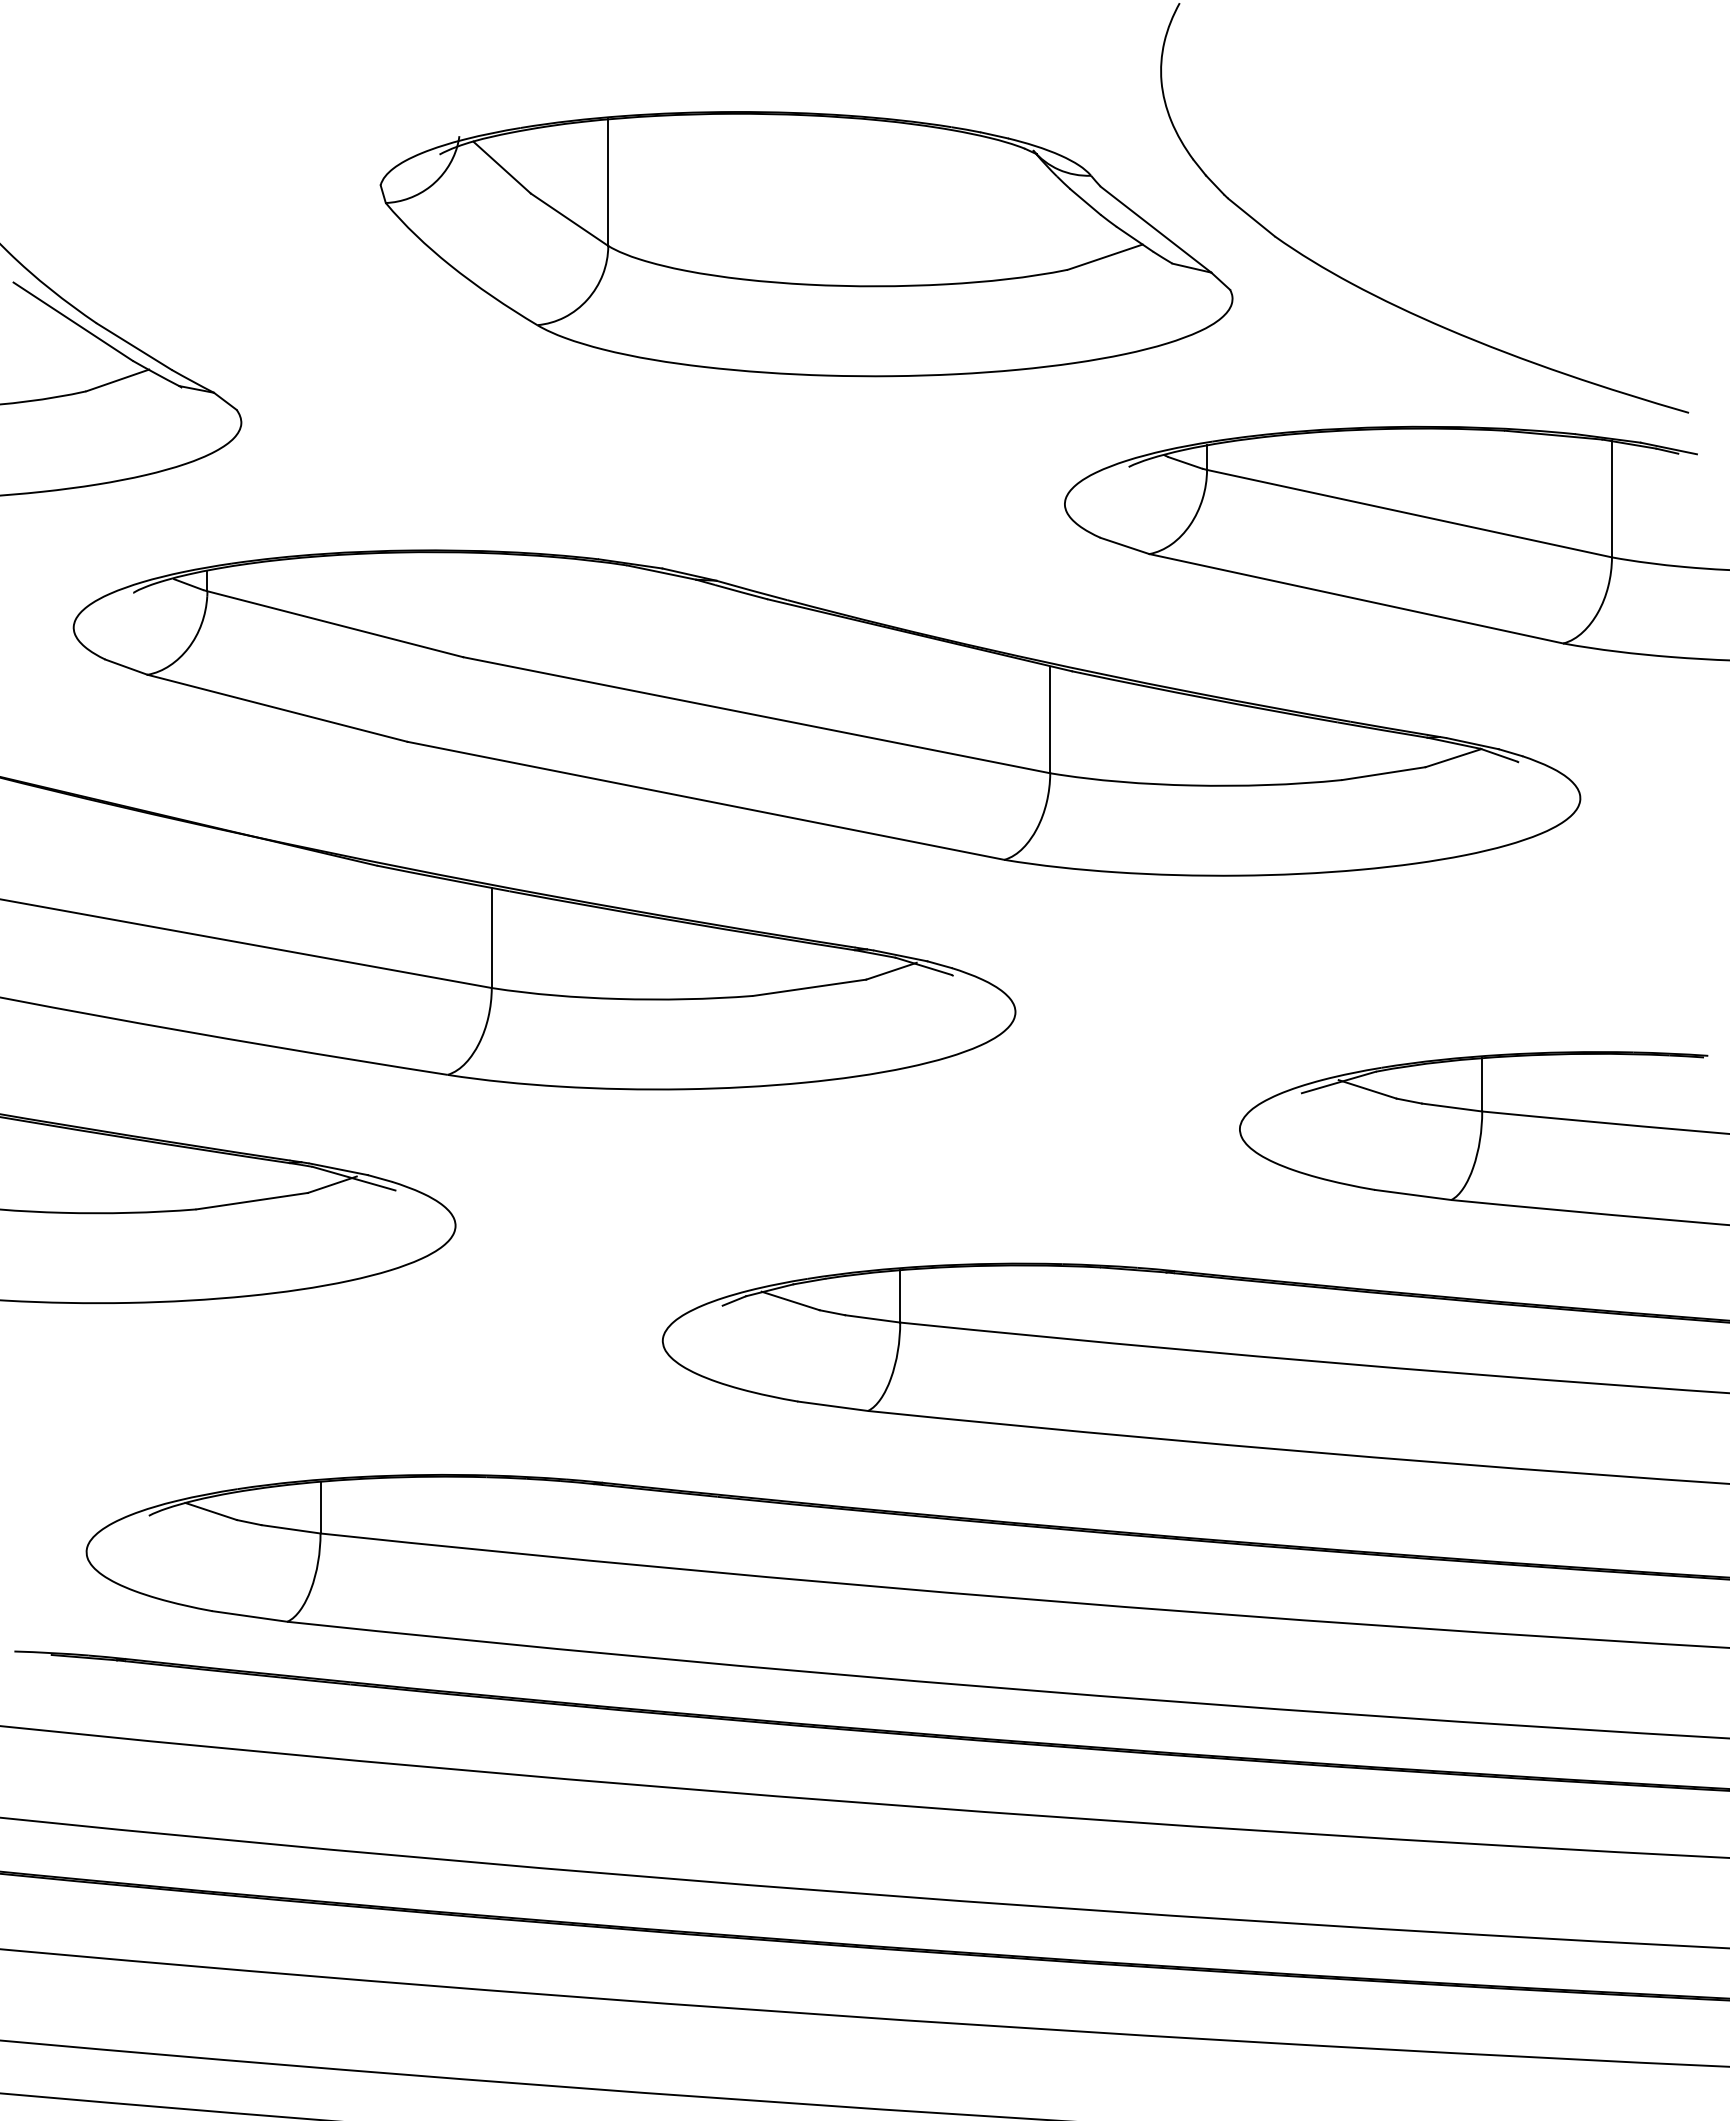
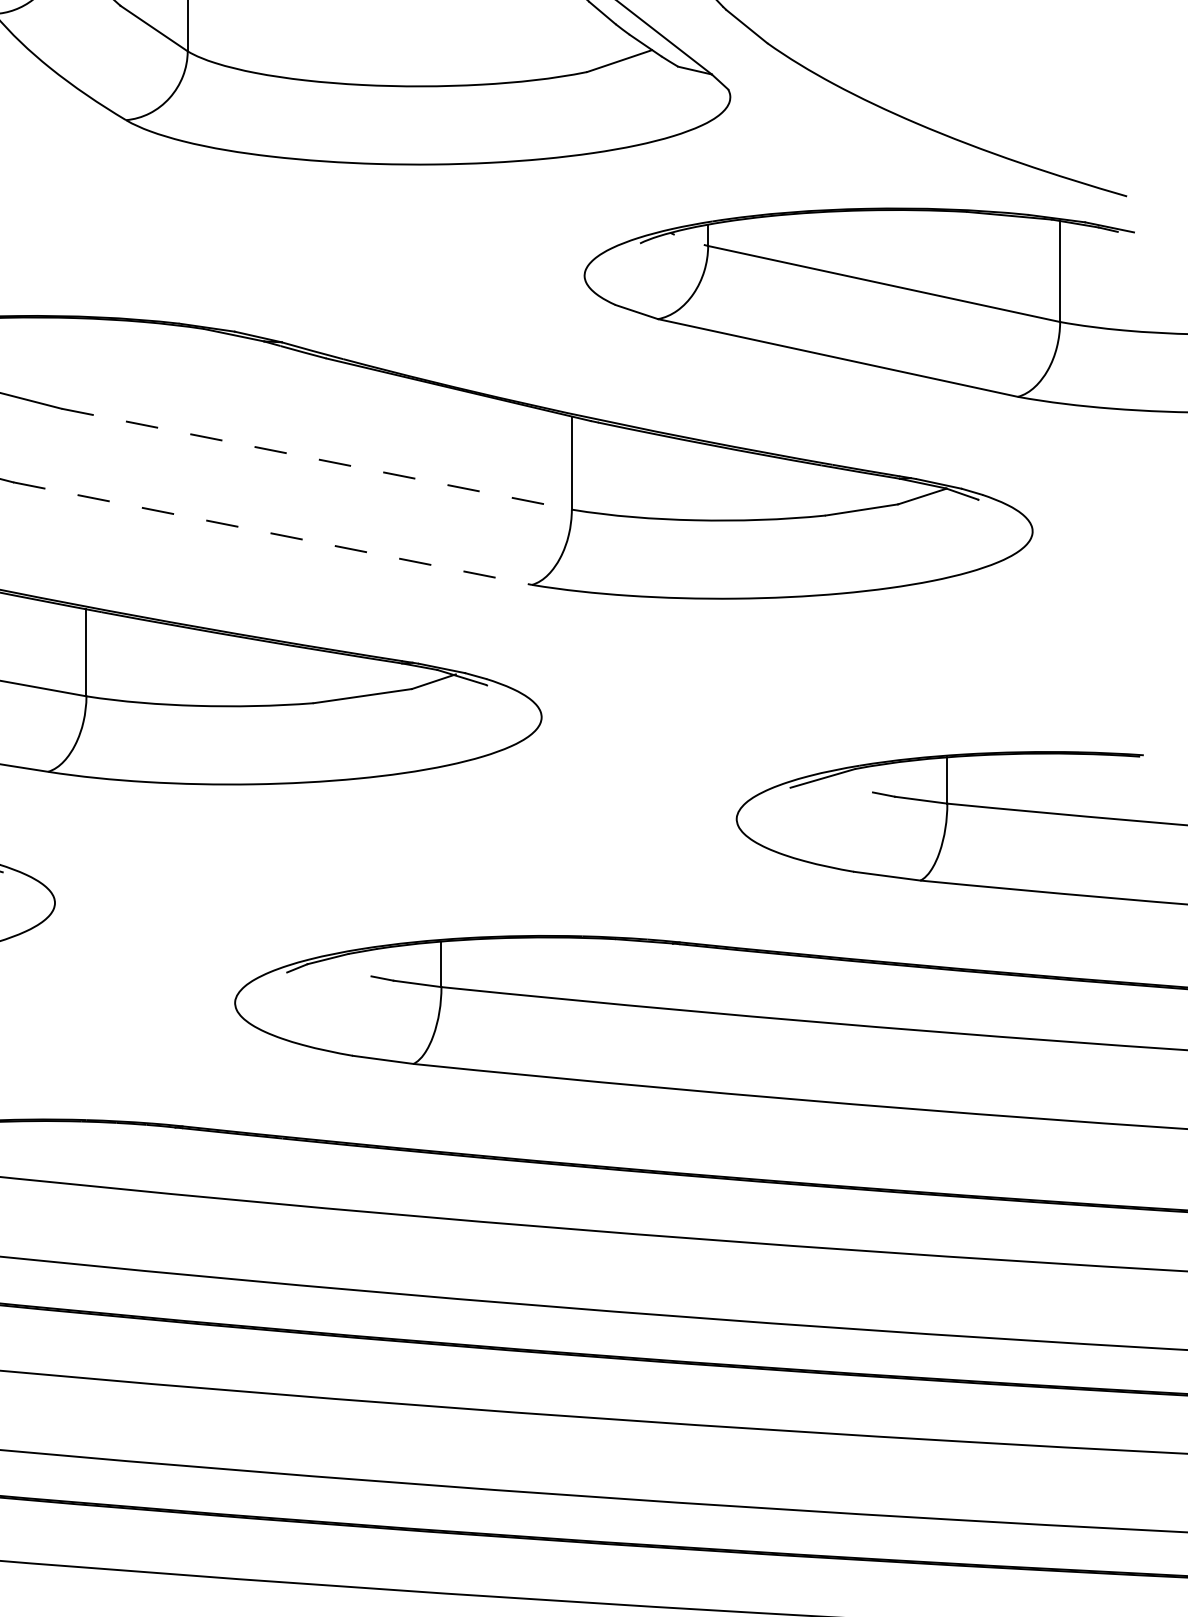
line: (1185, 462) -> (689, 239), removed
line: (757, 715) -> (317, 459), solid -> dashed
line: (706, 800) -> (273, 533), solid -> dashed
line: (1367, 1089) -> (847, 784), removed
line: (790, 1300) -> (346, 967), removed

